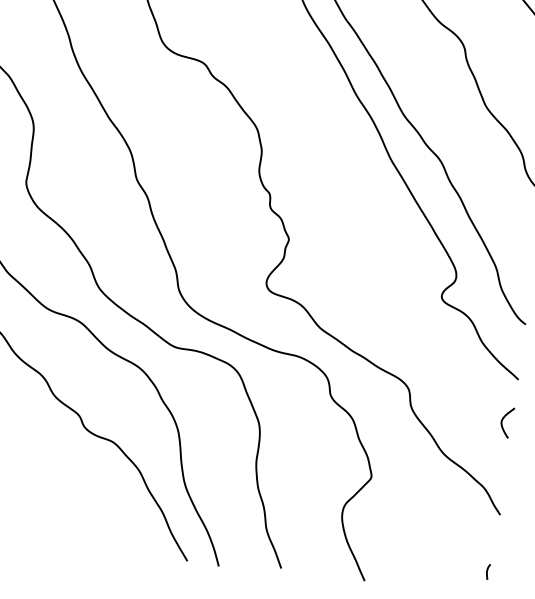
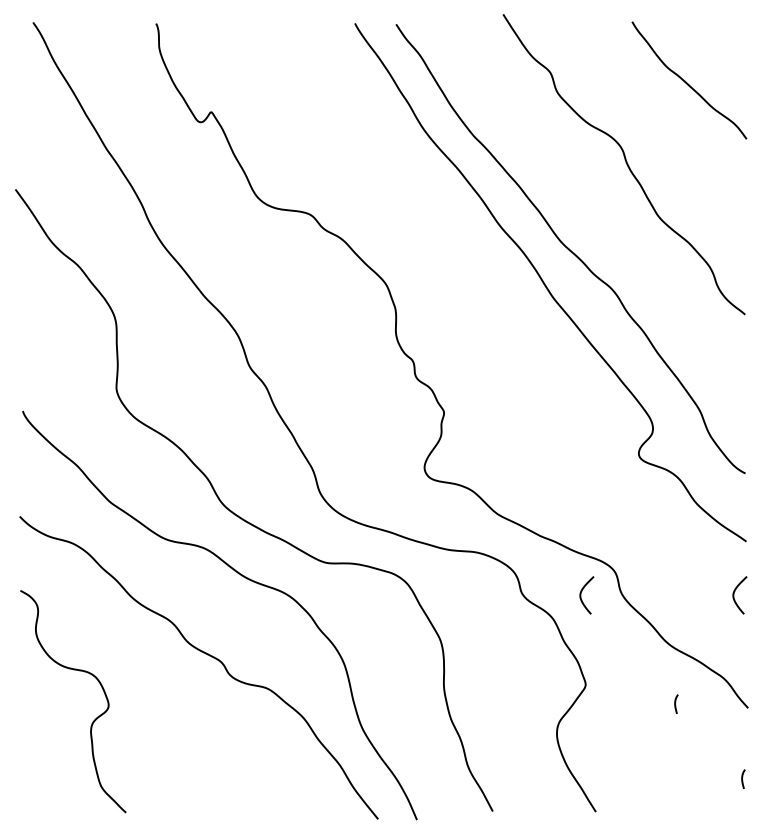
curve: (378, 403) -> (581, 595), added
curve: (442, 502) -> (675, 703), added

